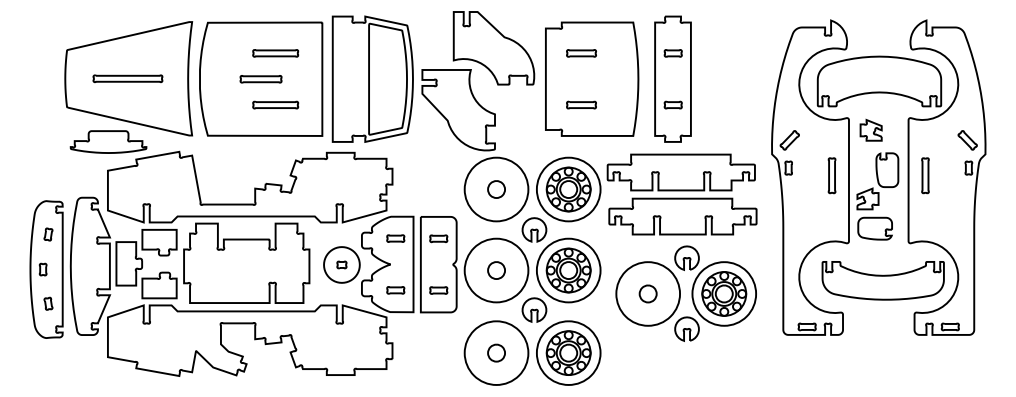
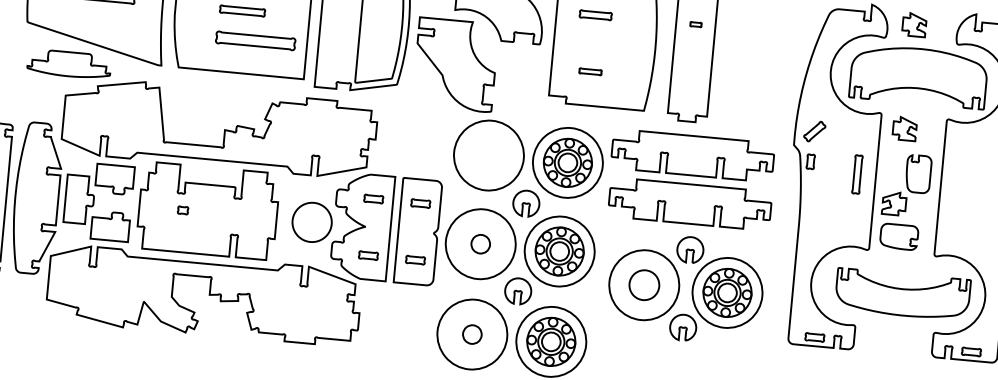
part: (870, 34) -> (913, 23), added
part: (672, 53) -> (695, 24), size x0.6
part: (275, 104) -> (255, 40), size x1.6
part: (581, 104) -> (590, 71), size x0.7
part: (672, 104) -> (690, 80), removed
part: (925, 175) -> (959, 183), removed
part: (496, 189) -> (488, 155), removed
part: (341, 264) -> (182, 209), moved
part: (647, 293) -> (643, 284), size x1.6

